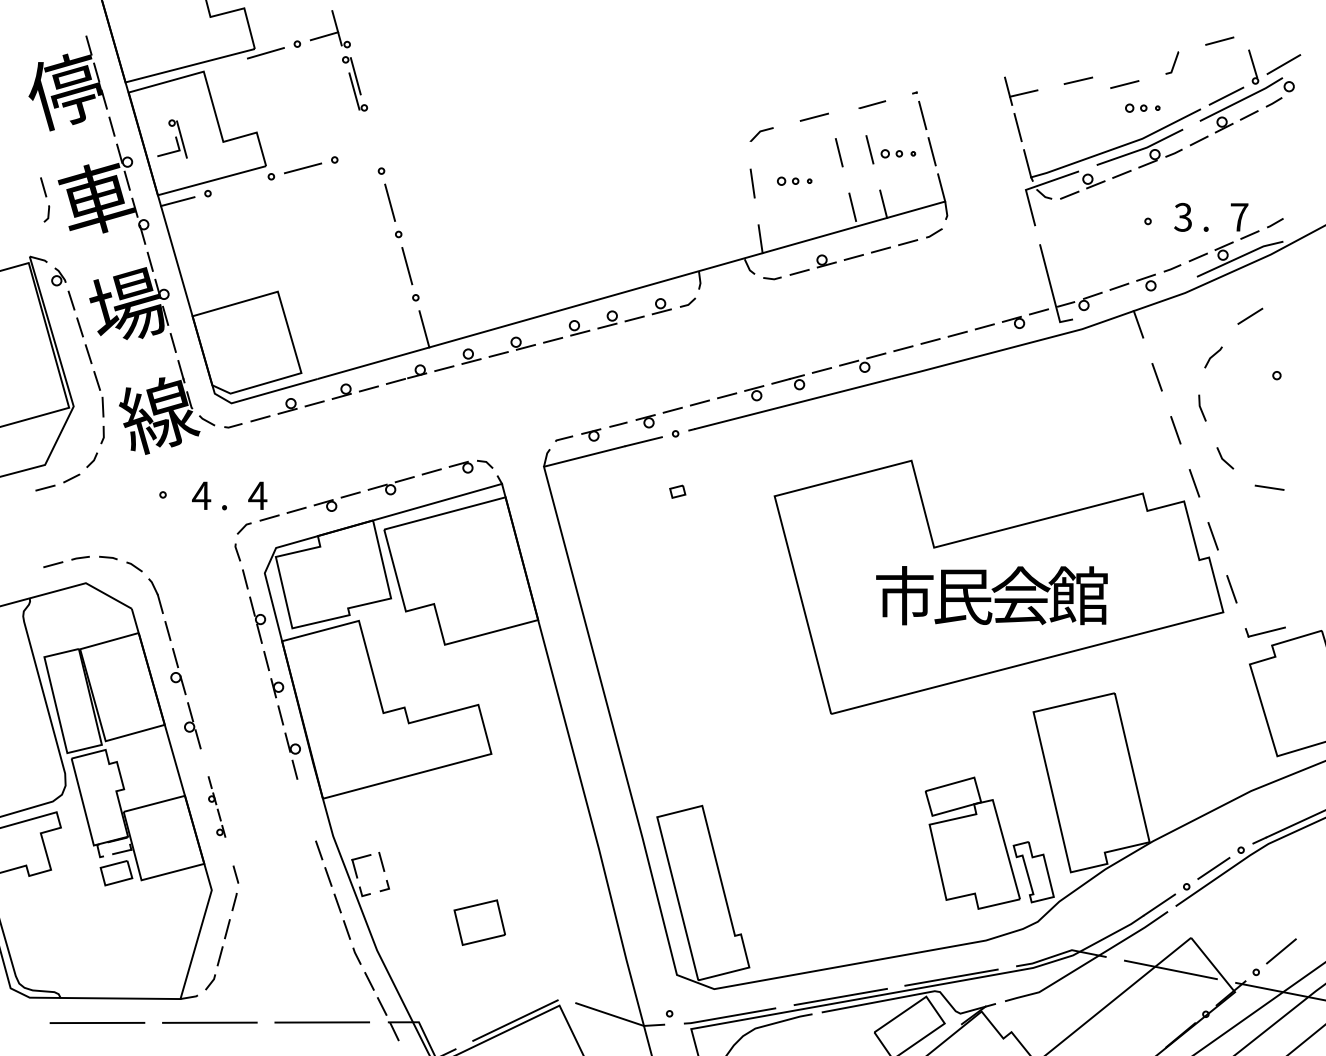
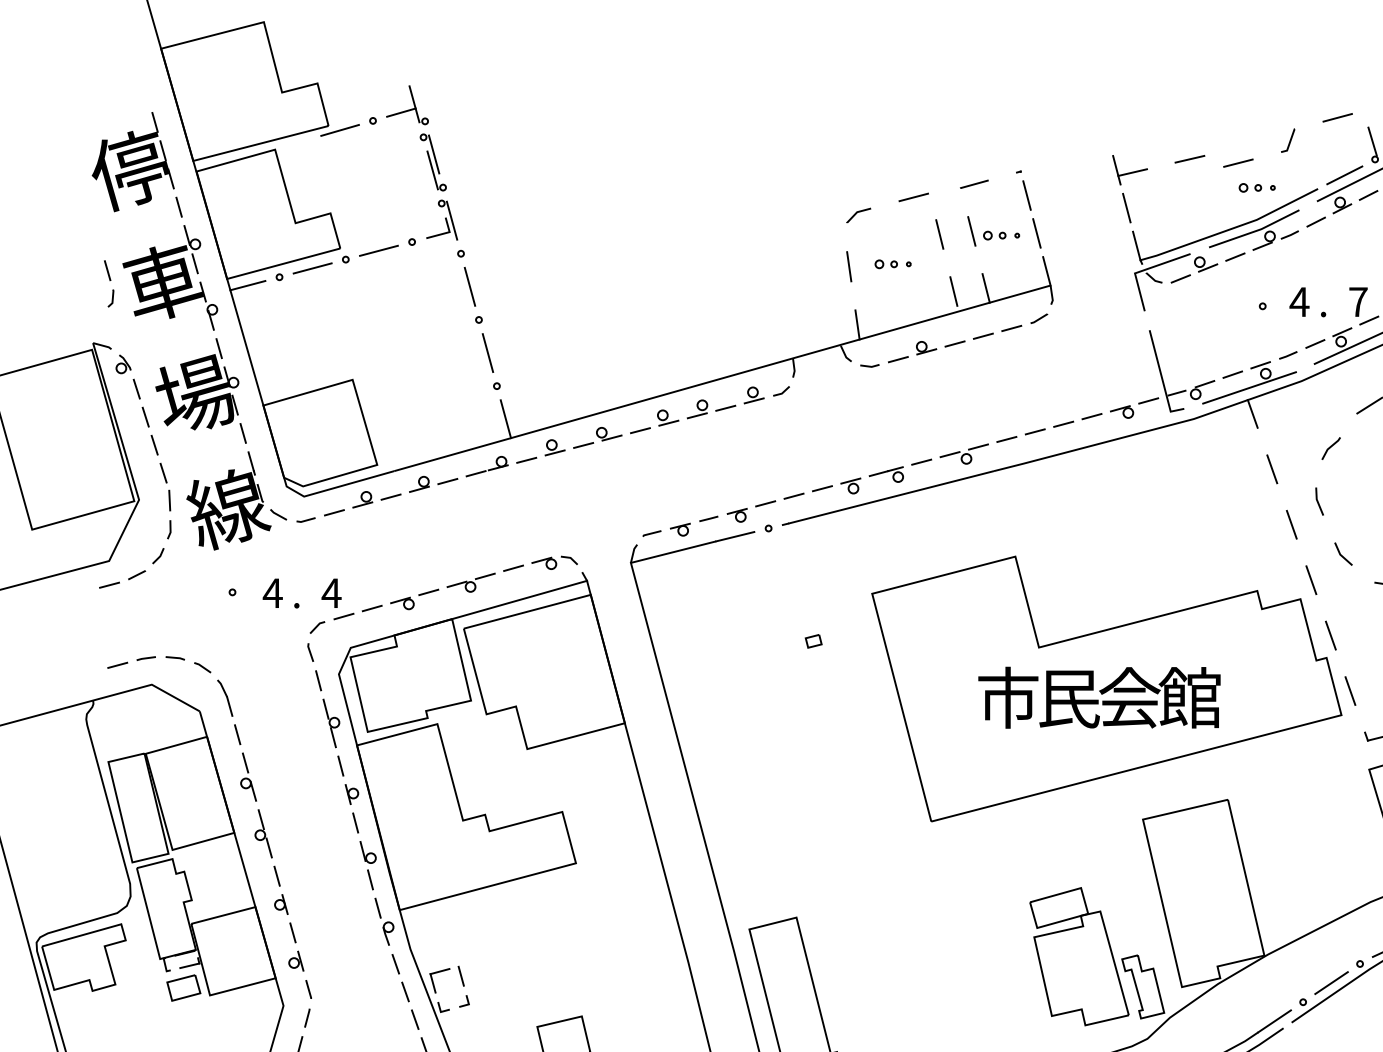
part: (172, 138) -> (442, 219), moved
line: (239, 185) -> (312, 268), added
text: (1182, 216) -> (1298, 301), 3 -> 4
line: (1135, 299) -> (1249, 387), added
part: (677, 491) -> (813, 641), moved
part: (216, 806) -> (288, 918), size x1.67
part: (307, 809) -> (383, 921), added

